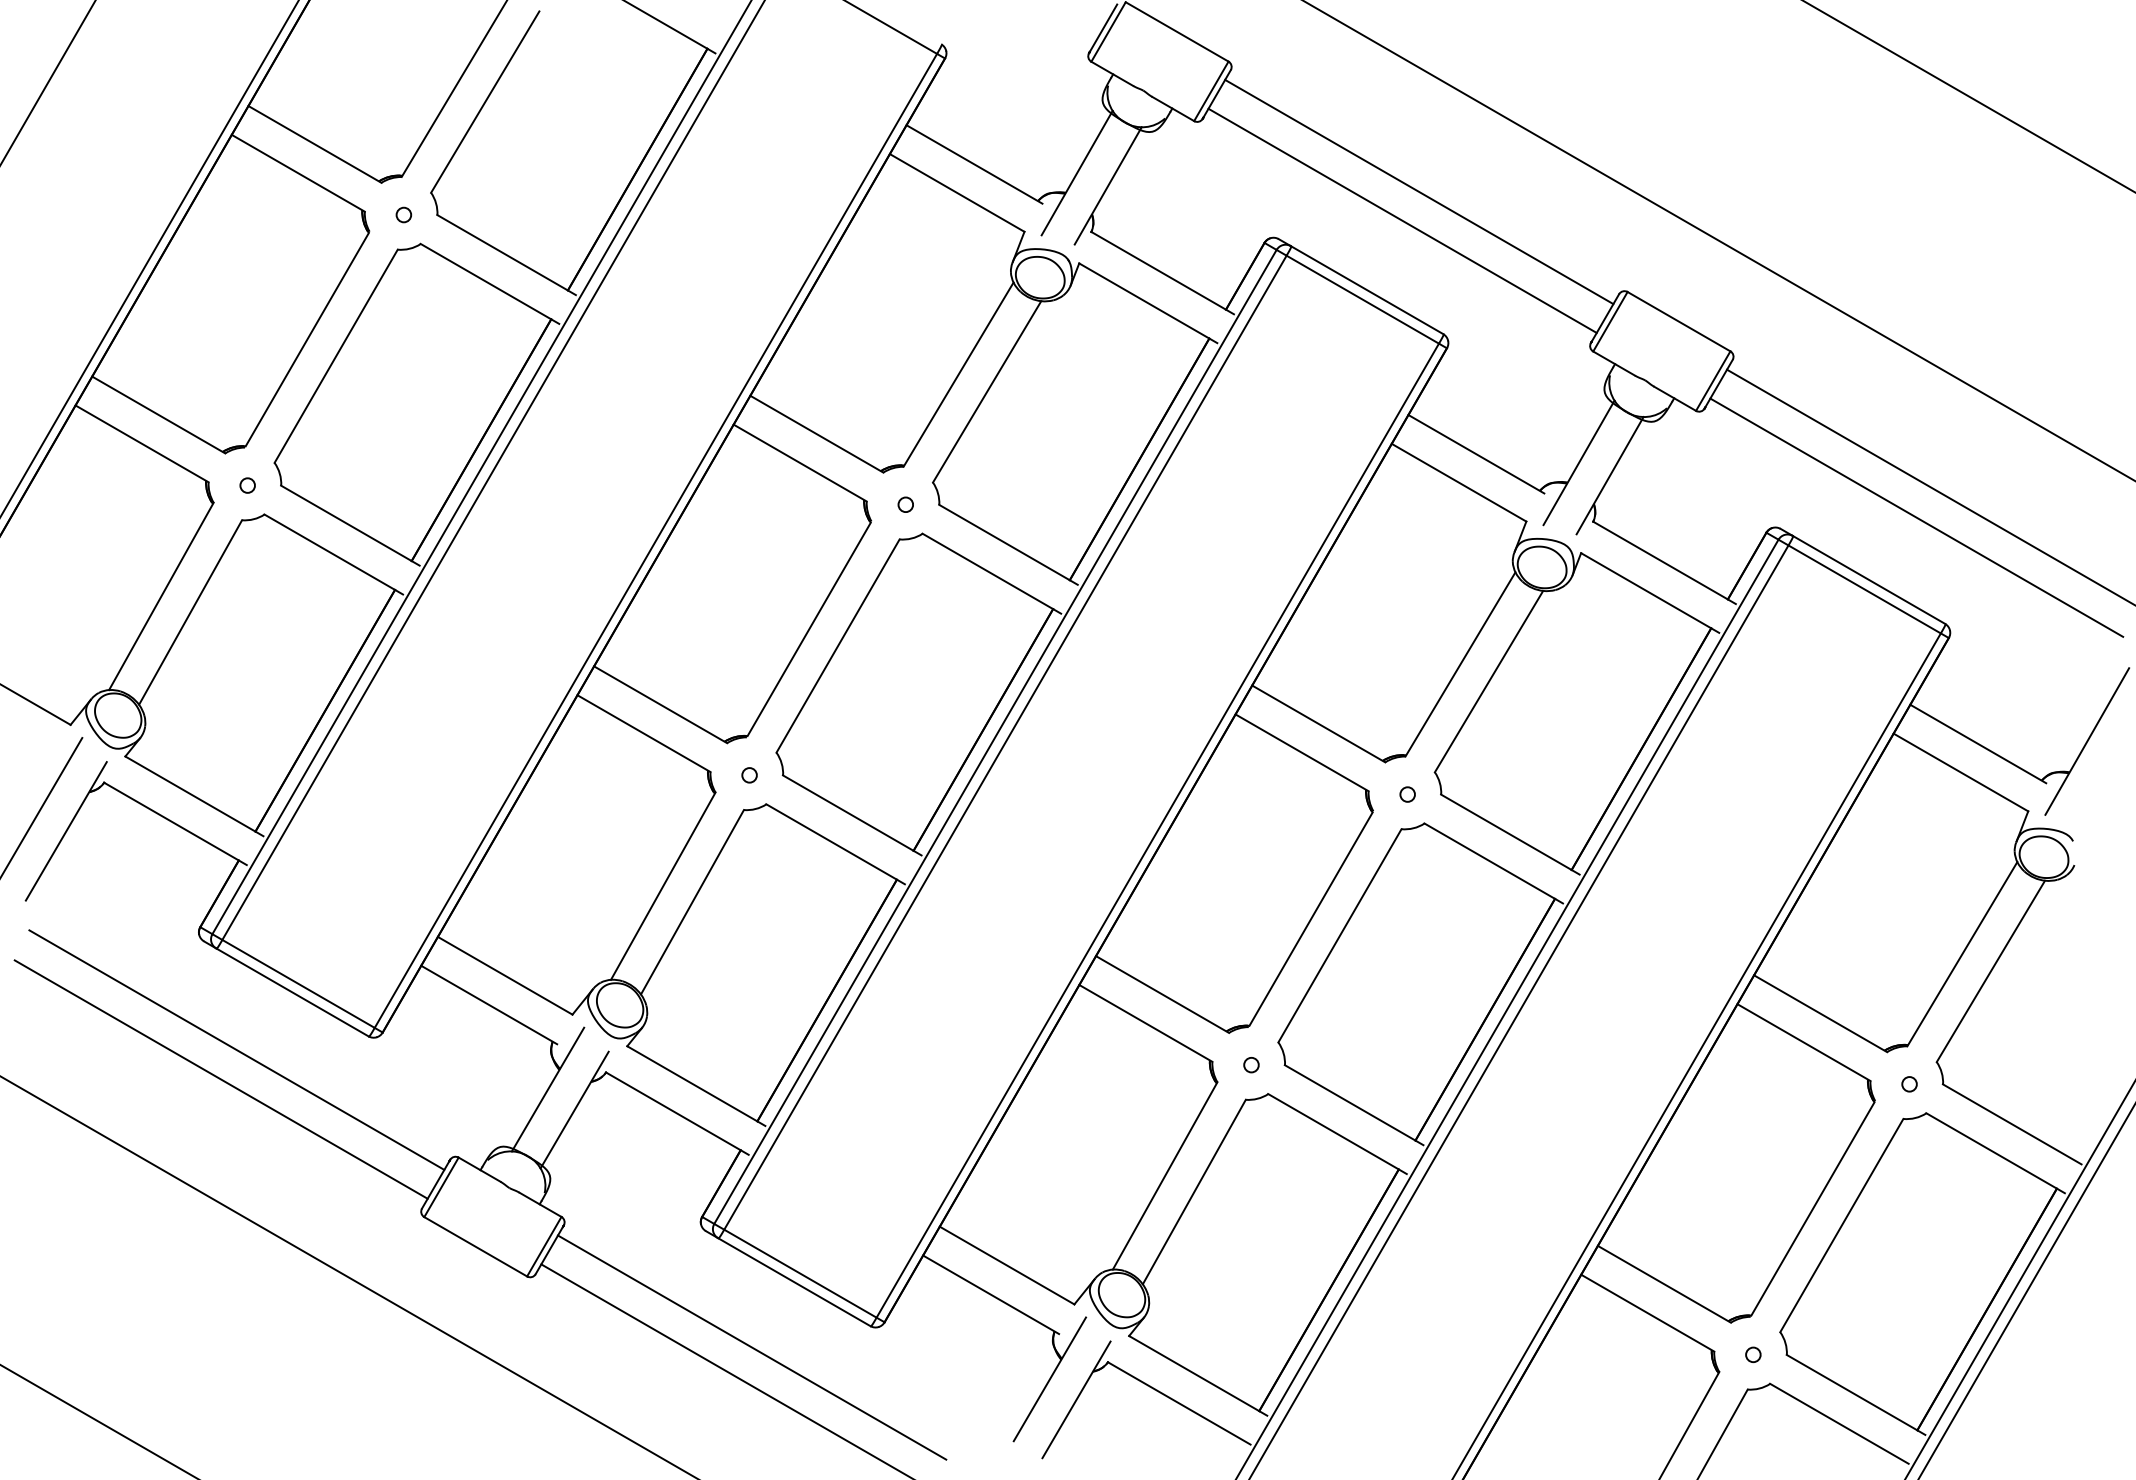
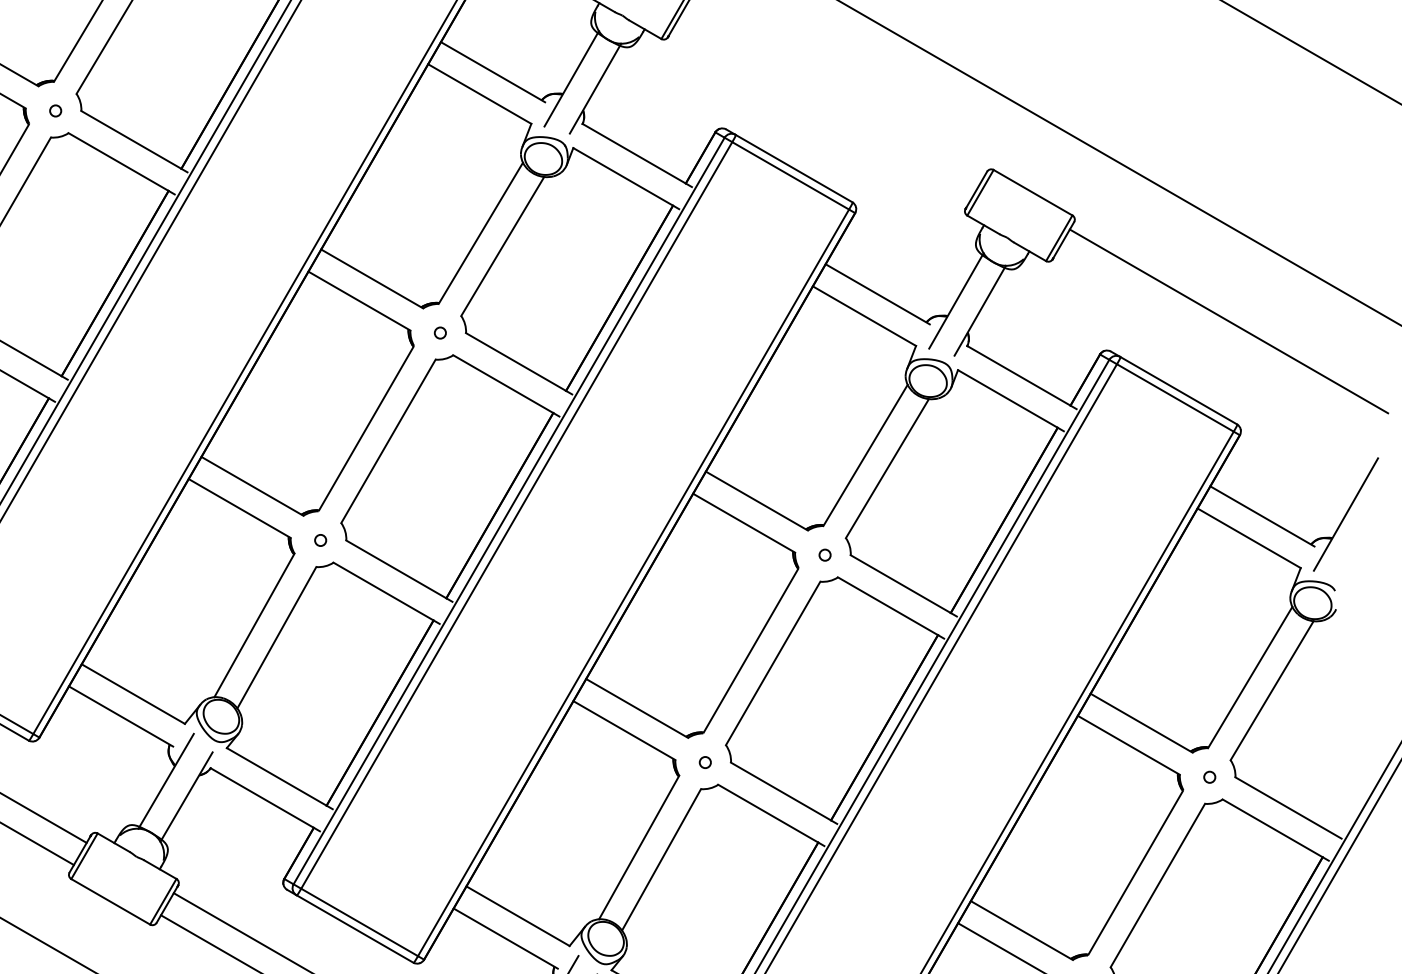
line: (1419, 191) -> (834, 92), removed
line: (1402, 220) -> (821, 115), removed
line: (1916, 517) -> (1215, 342), removed

